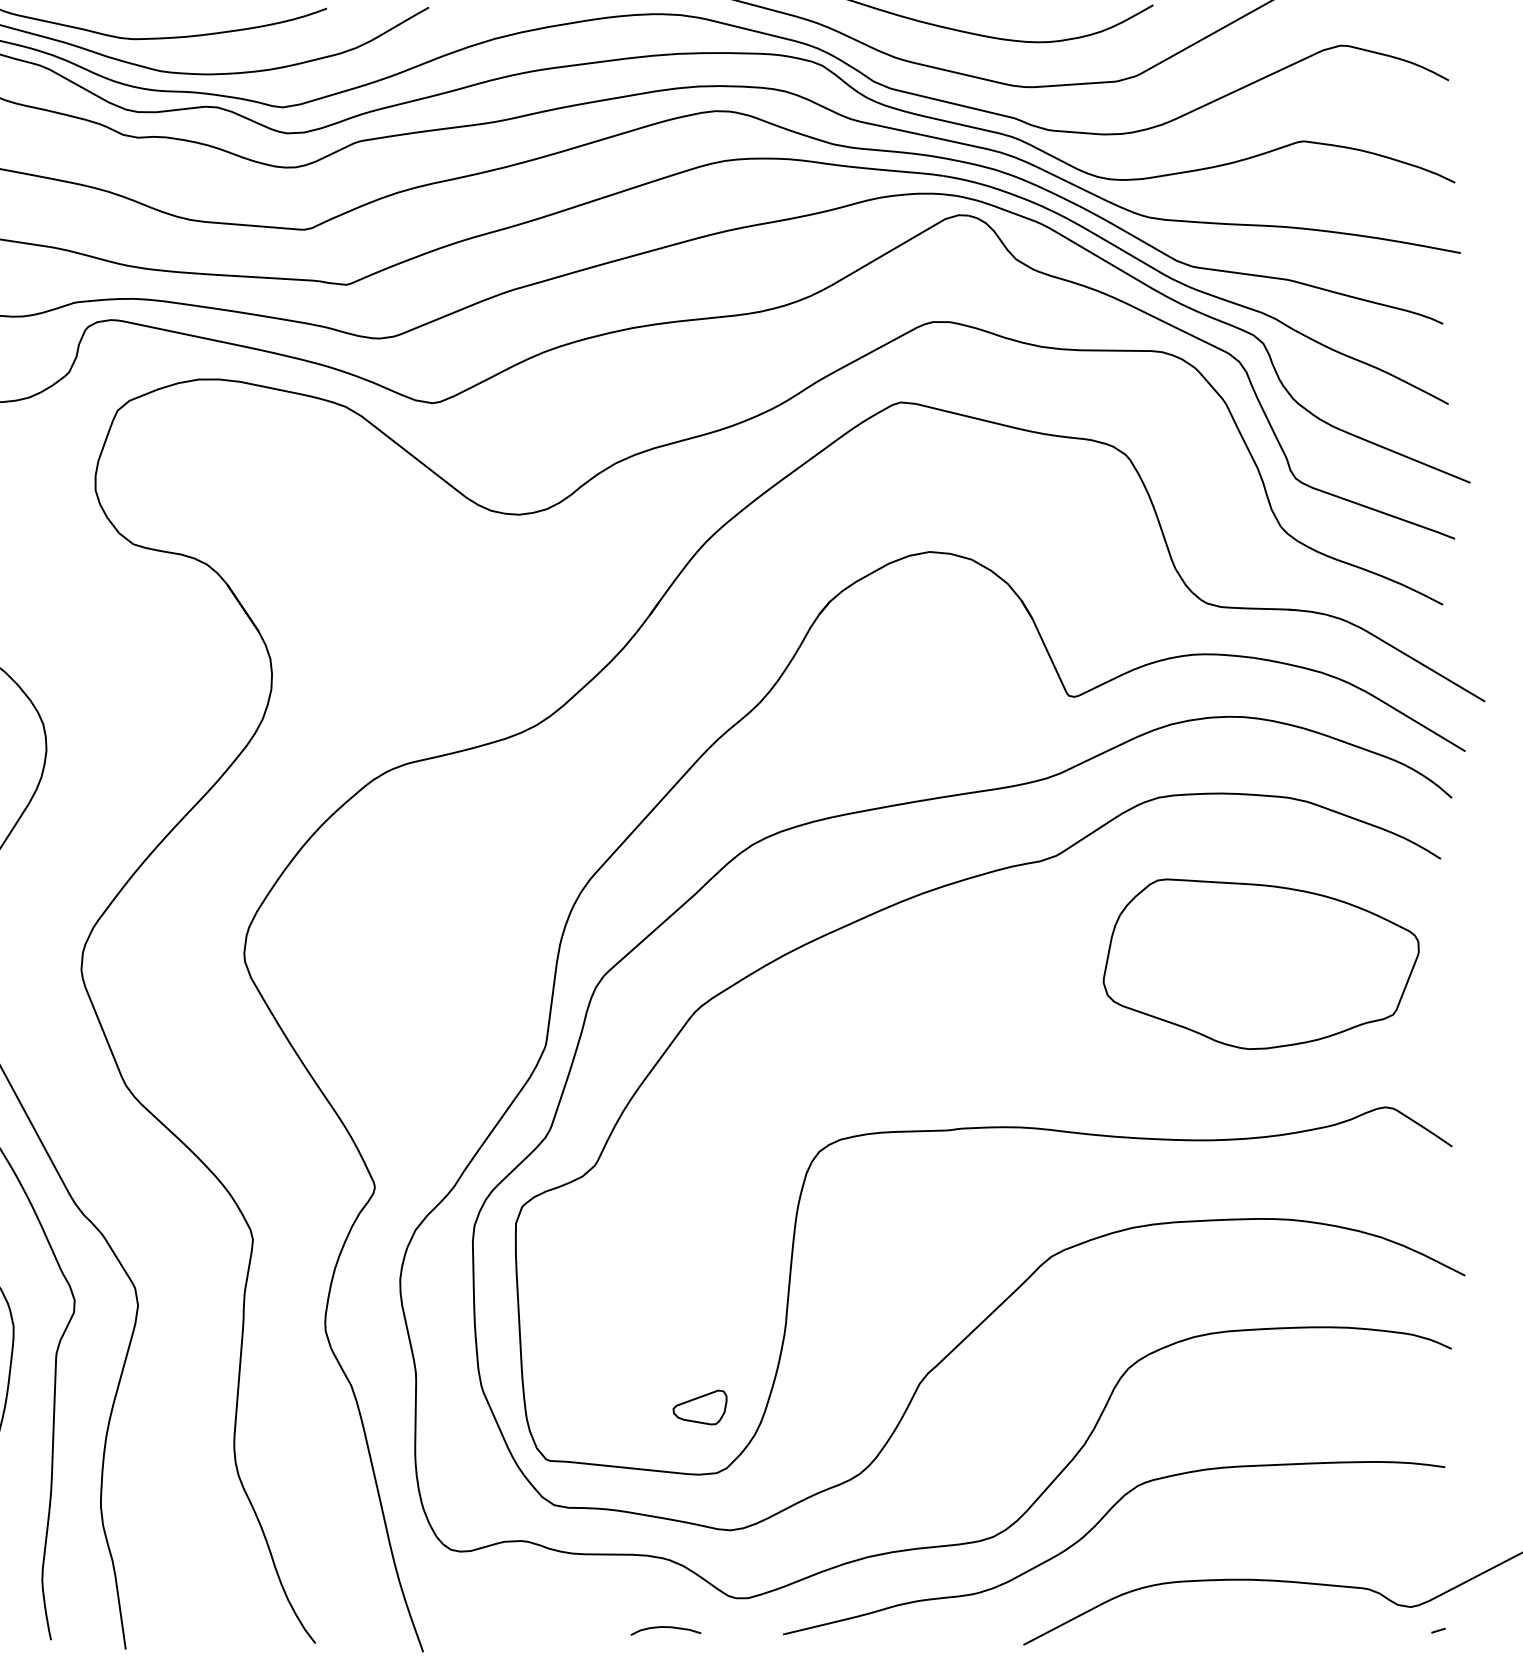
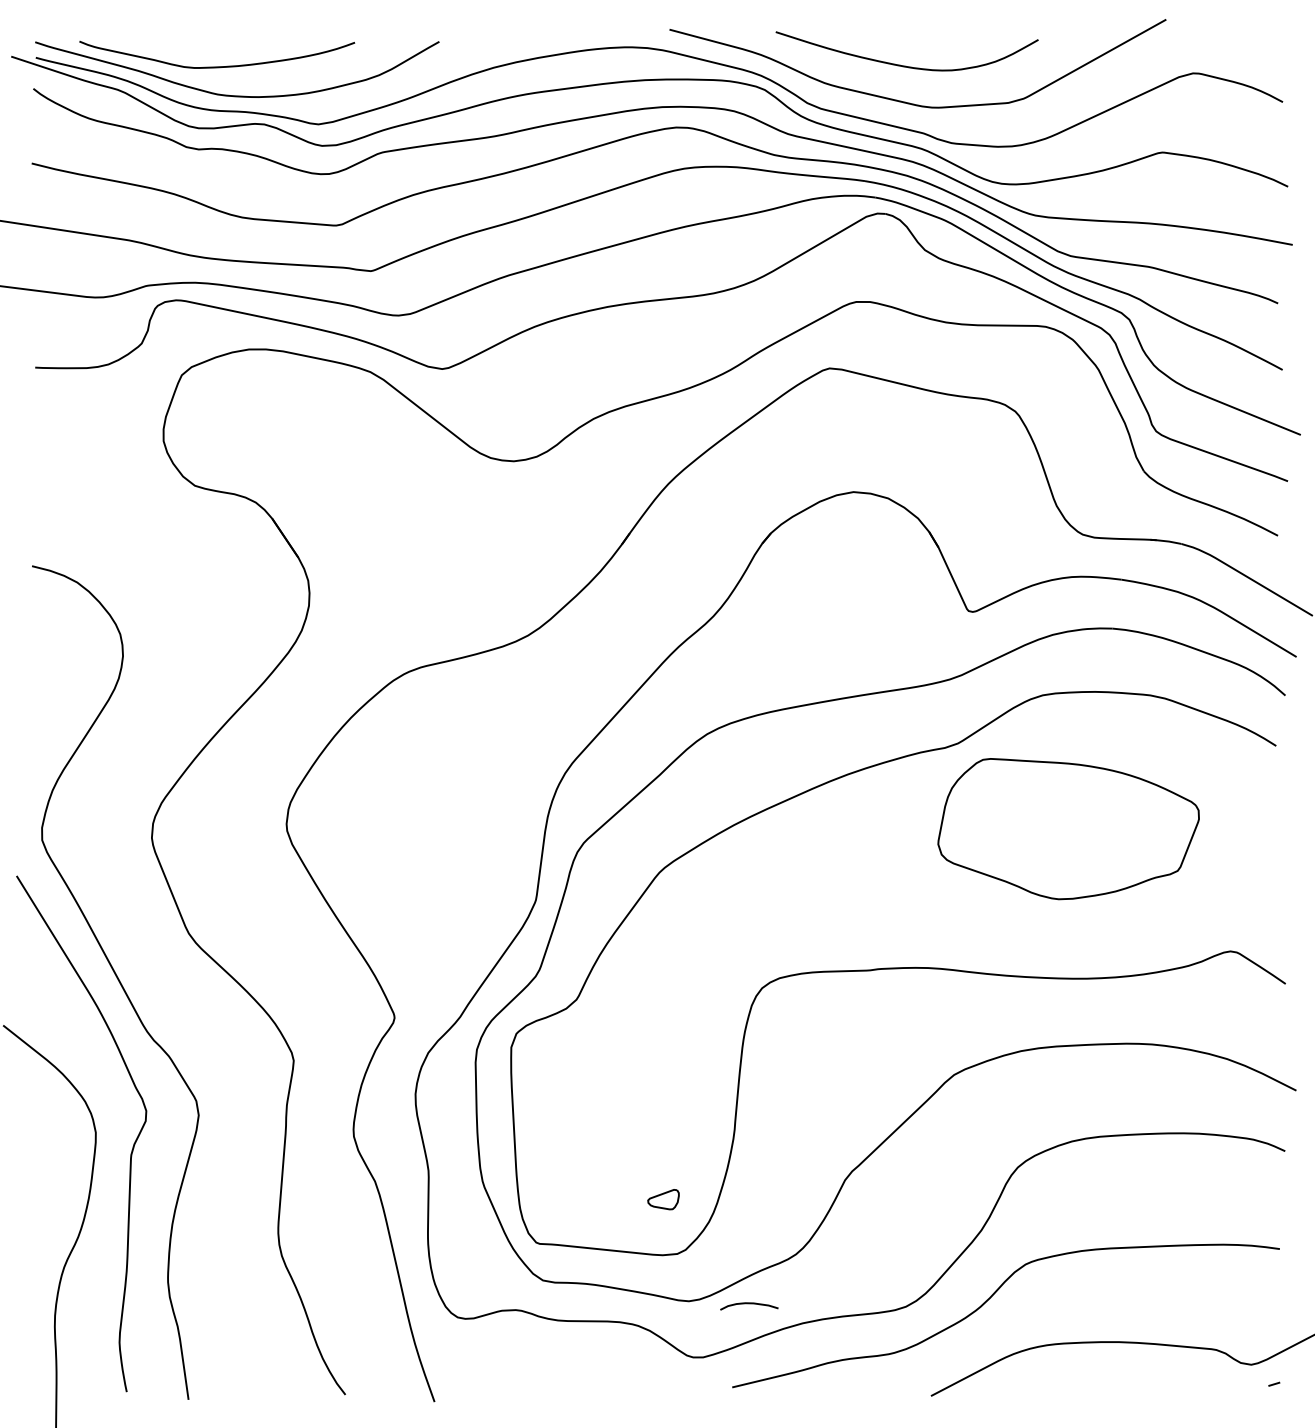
part: (1261, 964) -> (1068, 829), moved
part: (700, 1407) -> (663, 1199), size x0.7
curve: (666, 1628) -> (749, 1304), moved

